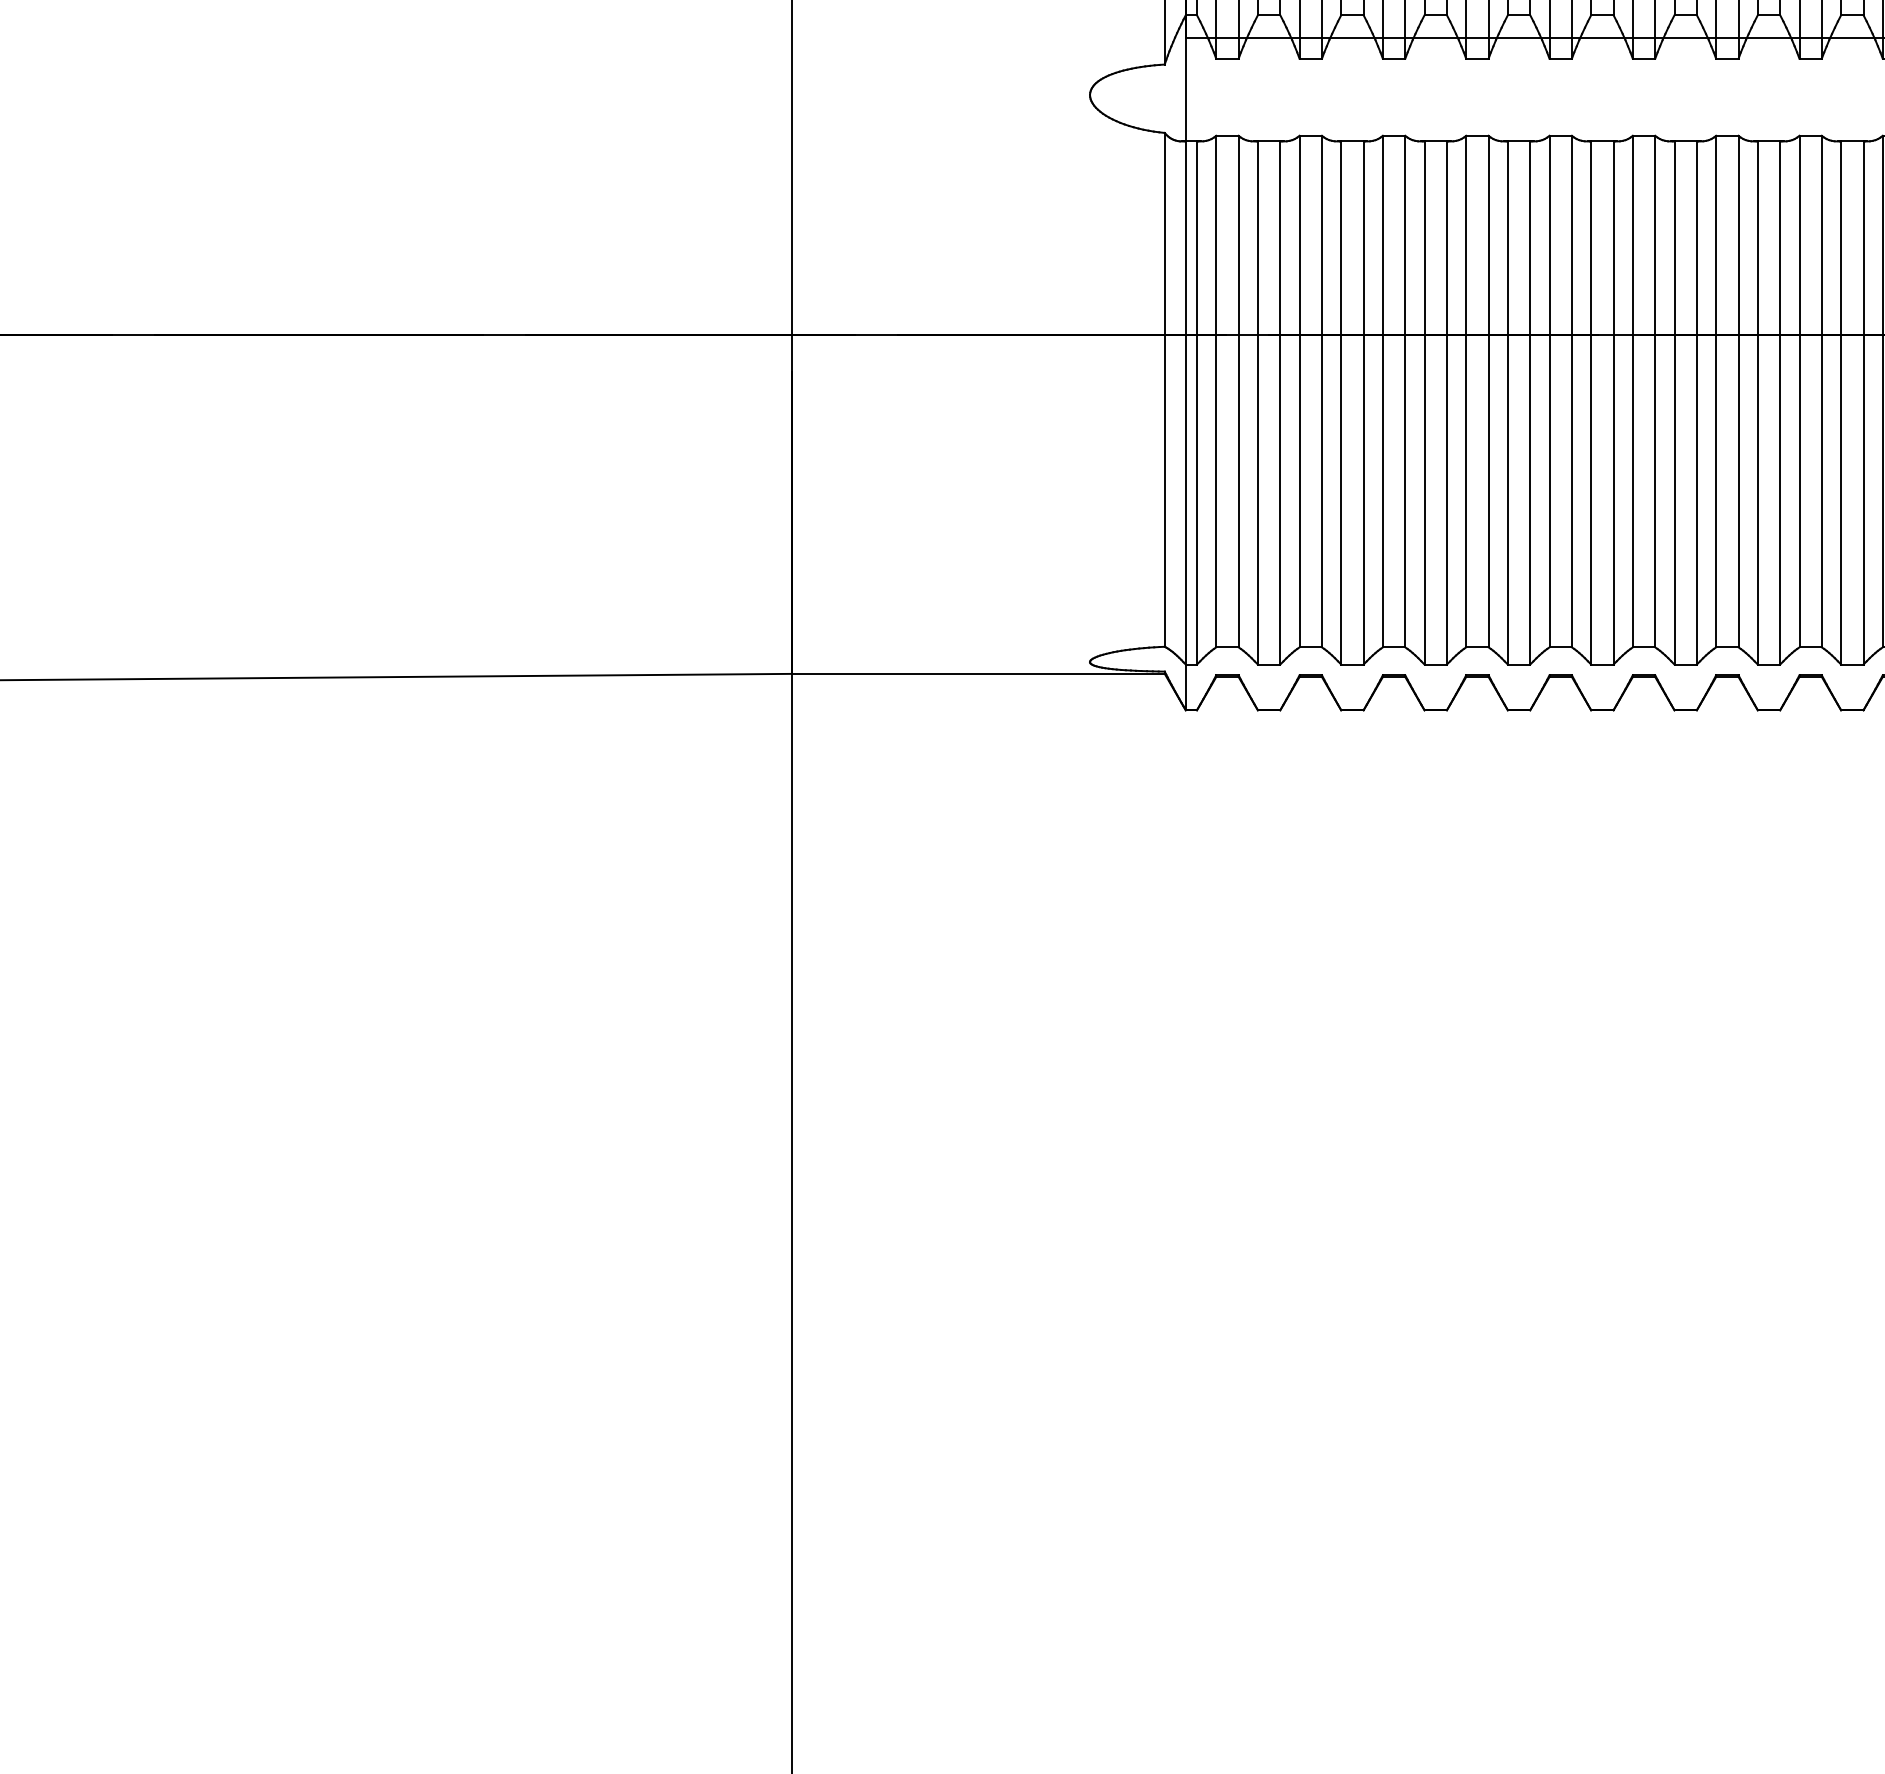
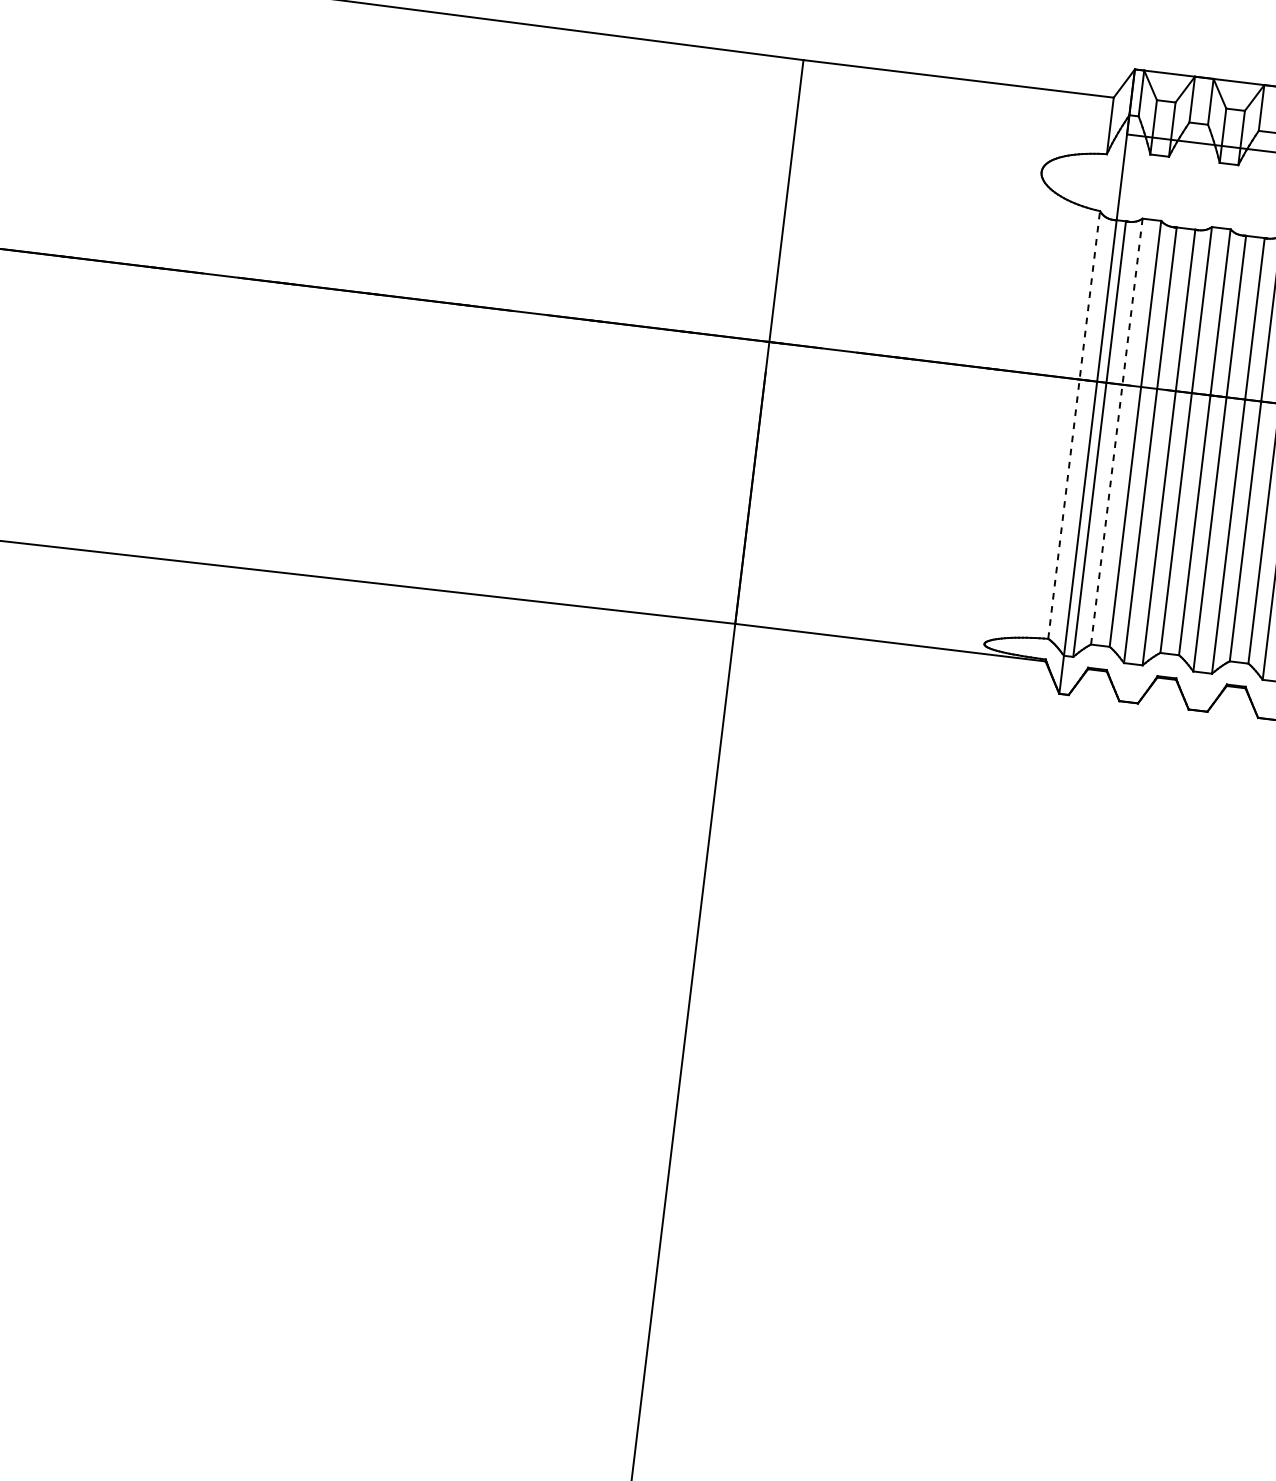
line: (1164, 389) -> (1073, 424), solid -> dashed
line: (1216, 391) -> (1117, 431), solid -> dashed

